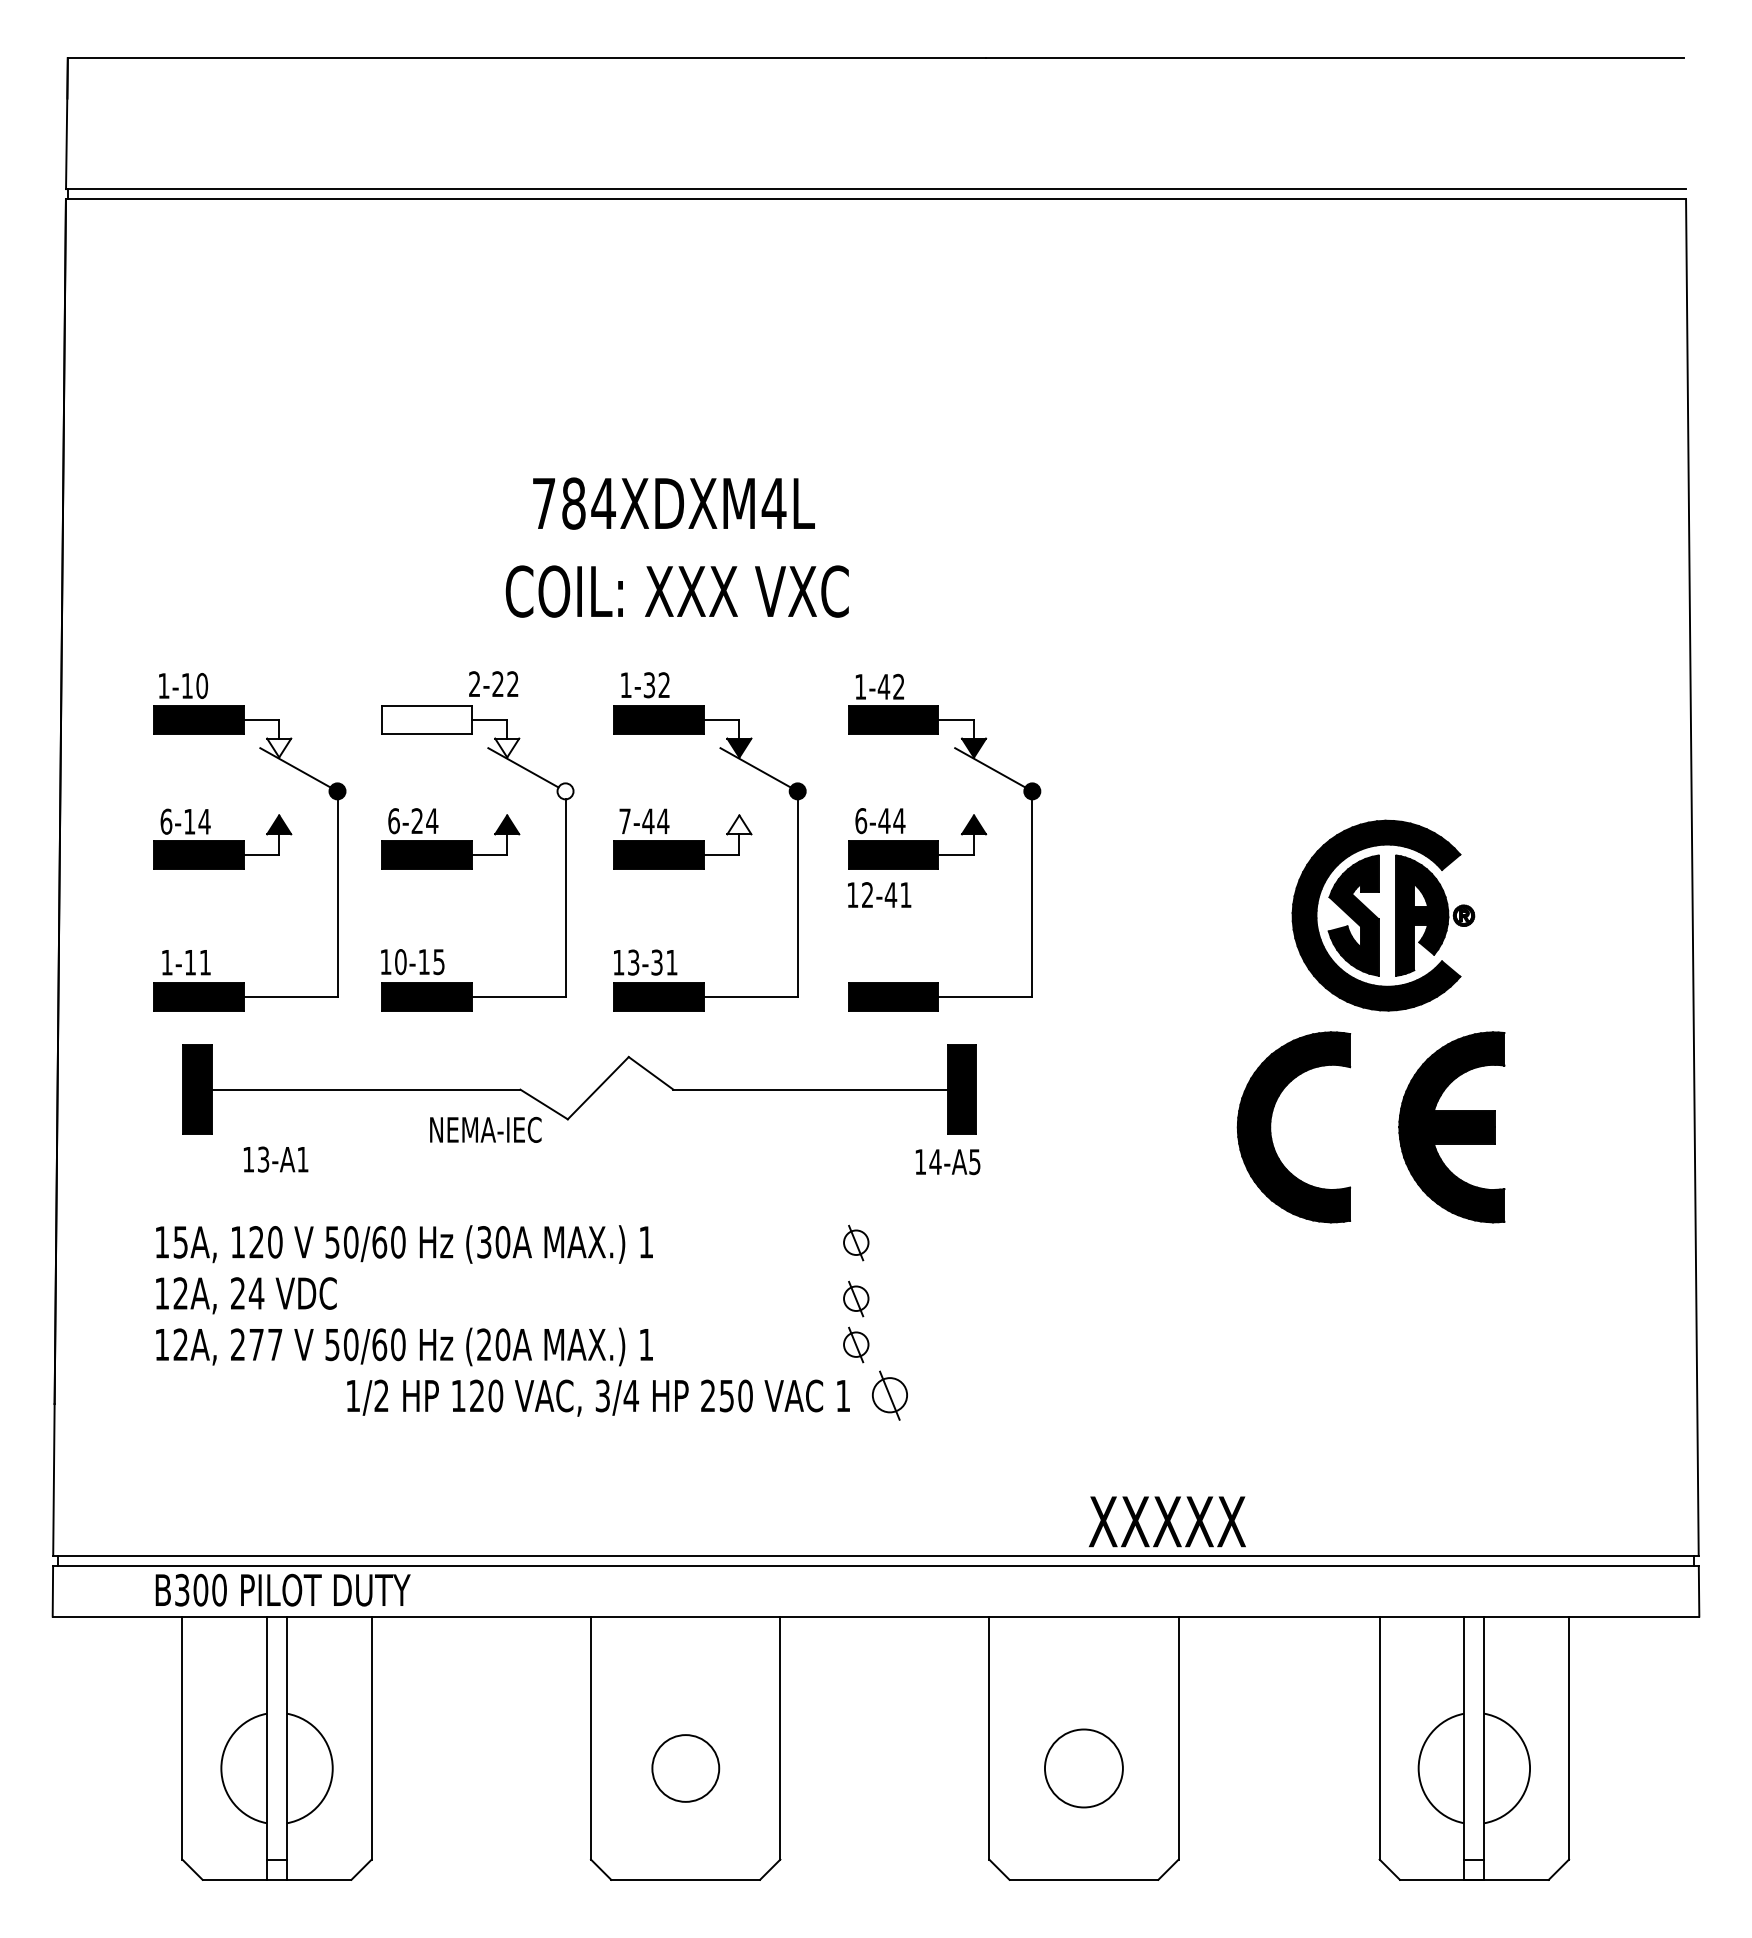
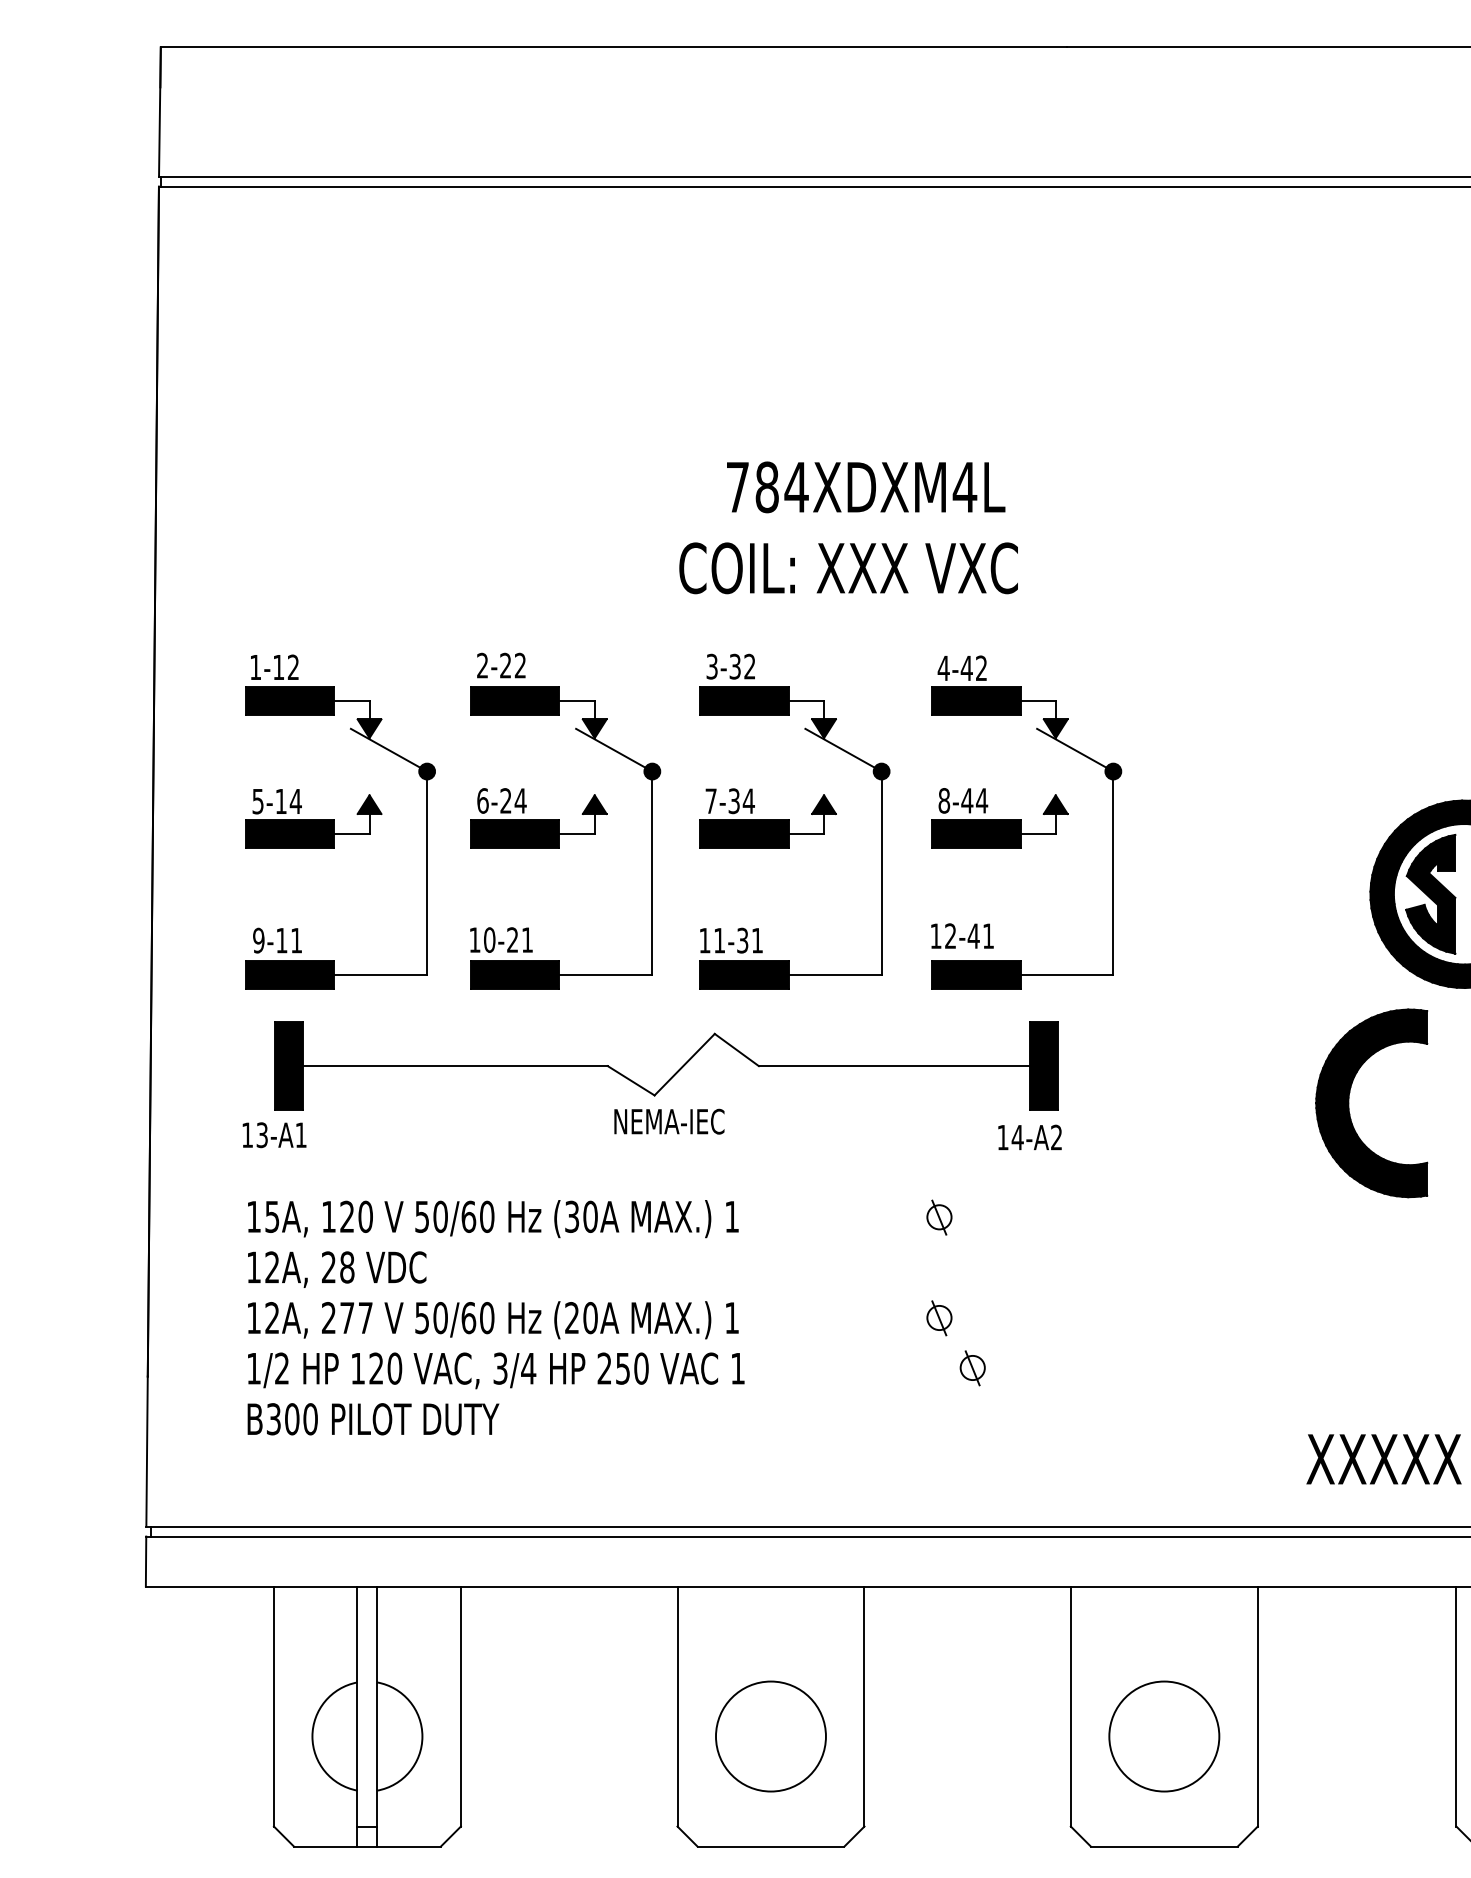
text: (673, 503) -> (865, 487), moved
text: (676, 591) -> (847, 568), moved
text: (493, 683) -> (501, 665), moved
text: (202, 685) -> (293, 666), 1-10 -> 1-12
text: (625, 685) -> (711, 666), 1-32 -> 3-32
text: (860, 686) -> (943, 667), 1-42 -> 4-42
fill: (426, 720) -> (515, 701), added
fill: (279, 747) -> (369, 728), added
fill: (507, 747) -> (595, 728), added
fill: (565, 791) -> (652, 771), added
text: (861, 820) -> (944, 800), 6-44 -> 8-44
text: (166, 821) -> (258, 801), 6-14 -> 5-14
text: (648, 821) -> (734, 801), 7-44 -> 7-34
fill: (739, 824) -> (824, 804), added
text: (879, 894) -> (962, 935), moved
text: (166, 962) -> (258, 940), 1-11 -> 9-11
text: (431, 962) -> (519, 940), 10-15 -> 10-21
text: (633, 962) -> (719, 940), 13-31 -> 11-31
text: (485, 1129) -> (669, 1121), moved
text: (275, 1159) -> (274, 1135), moved
text: (974, 1162) -> (1056, 1138), 14-A5 -> 14-A2
text: (256, 1293) -> (347, 1267), 24 -> 28
part: (856, 1298) -> (939, 1272), removed
part: (889, 1395) -> (972, 1368), size x0.71
text: (598, 1397) -> (496, 1370), moved
text: (1167, 1521) -> (1384, 1459), moved
text: (282, 1589) -> (372, 1418), moved
circle: (685, 1768) -> (770, 1736), size x1.67
circle: (1083, 1768) -> (1163, 1736), size x1.43

